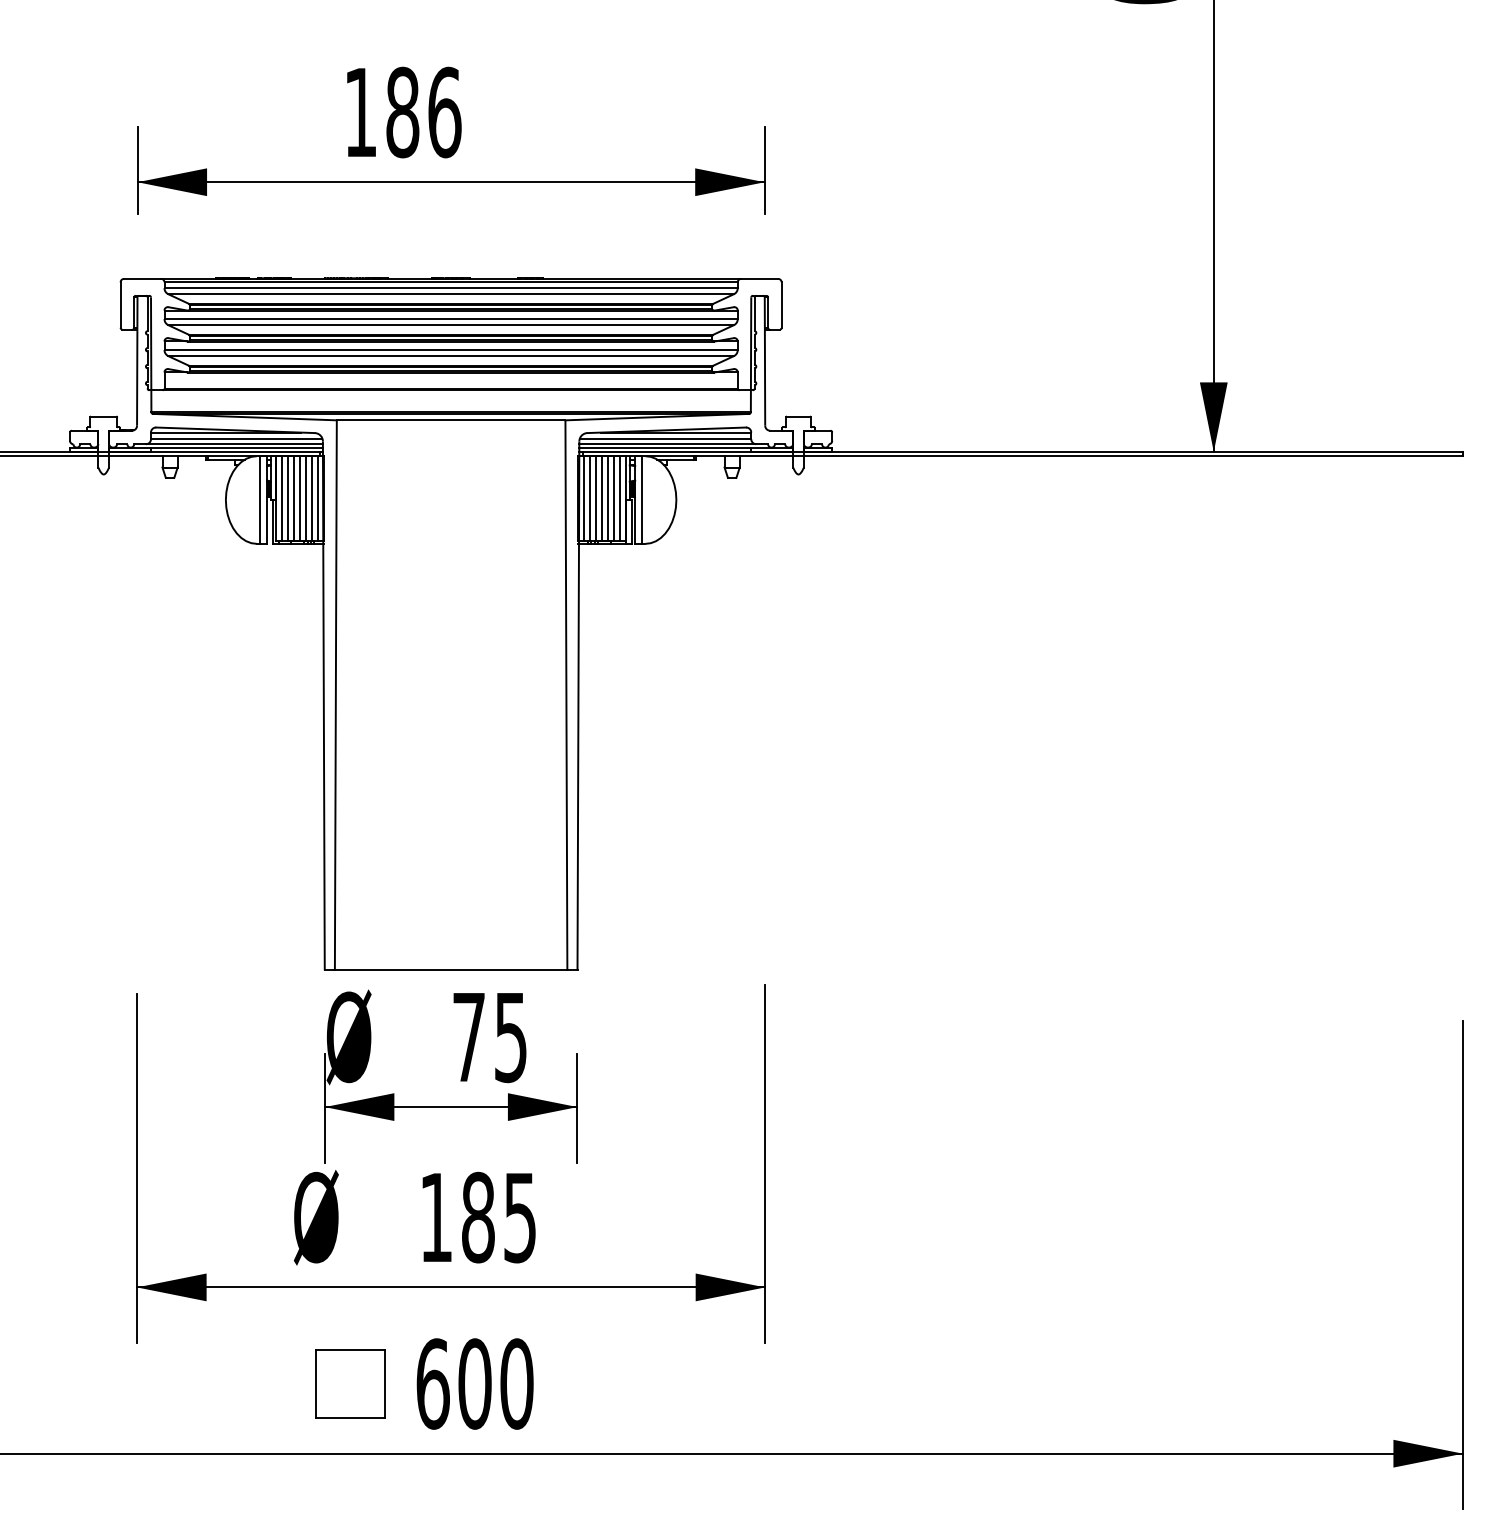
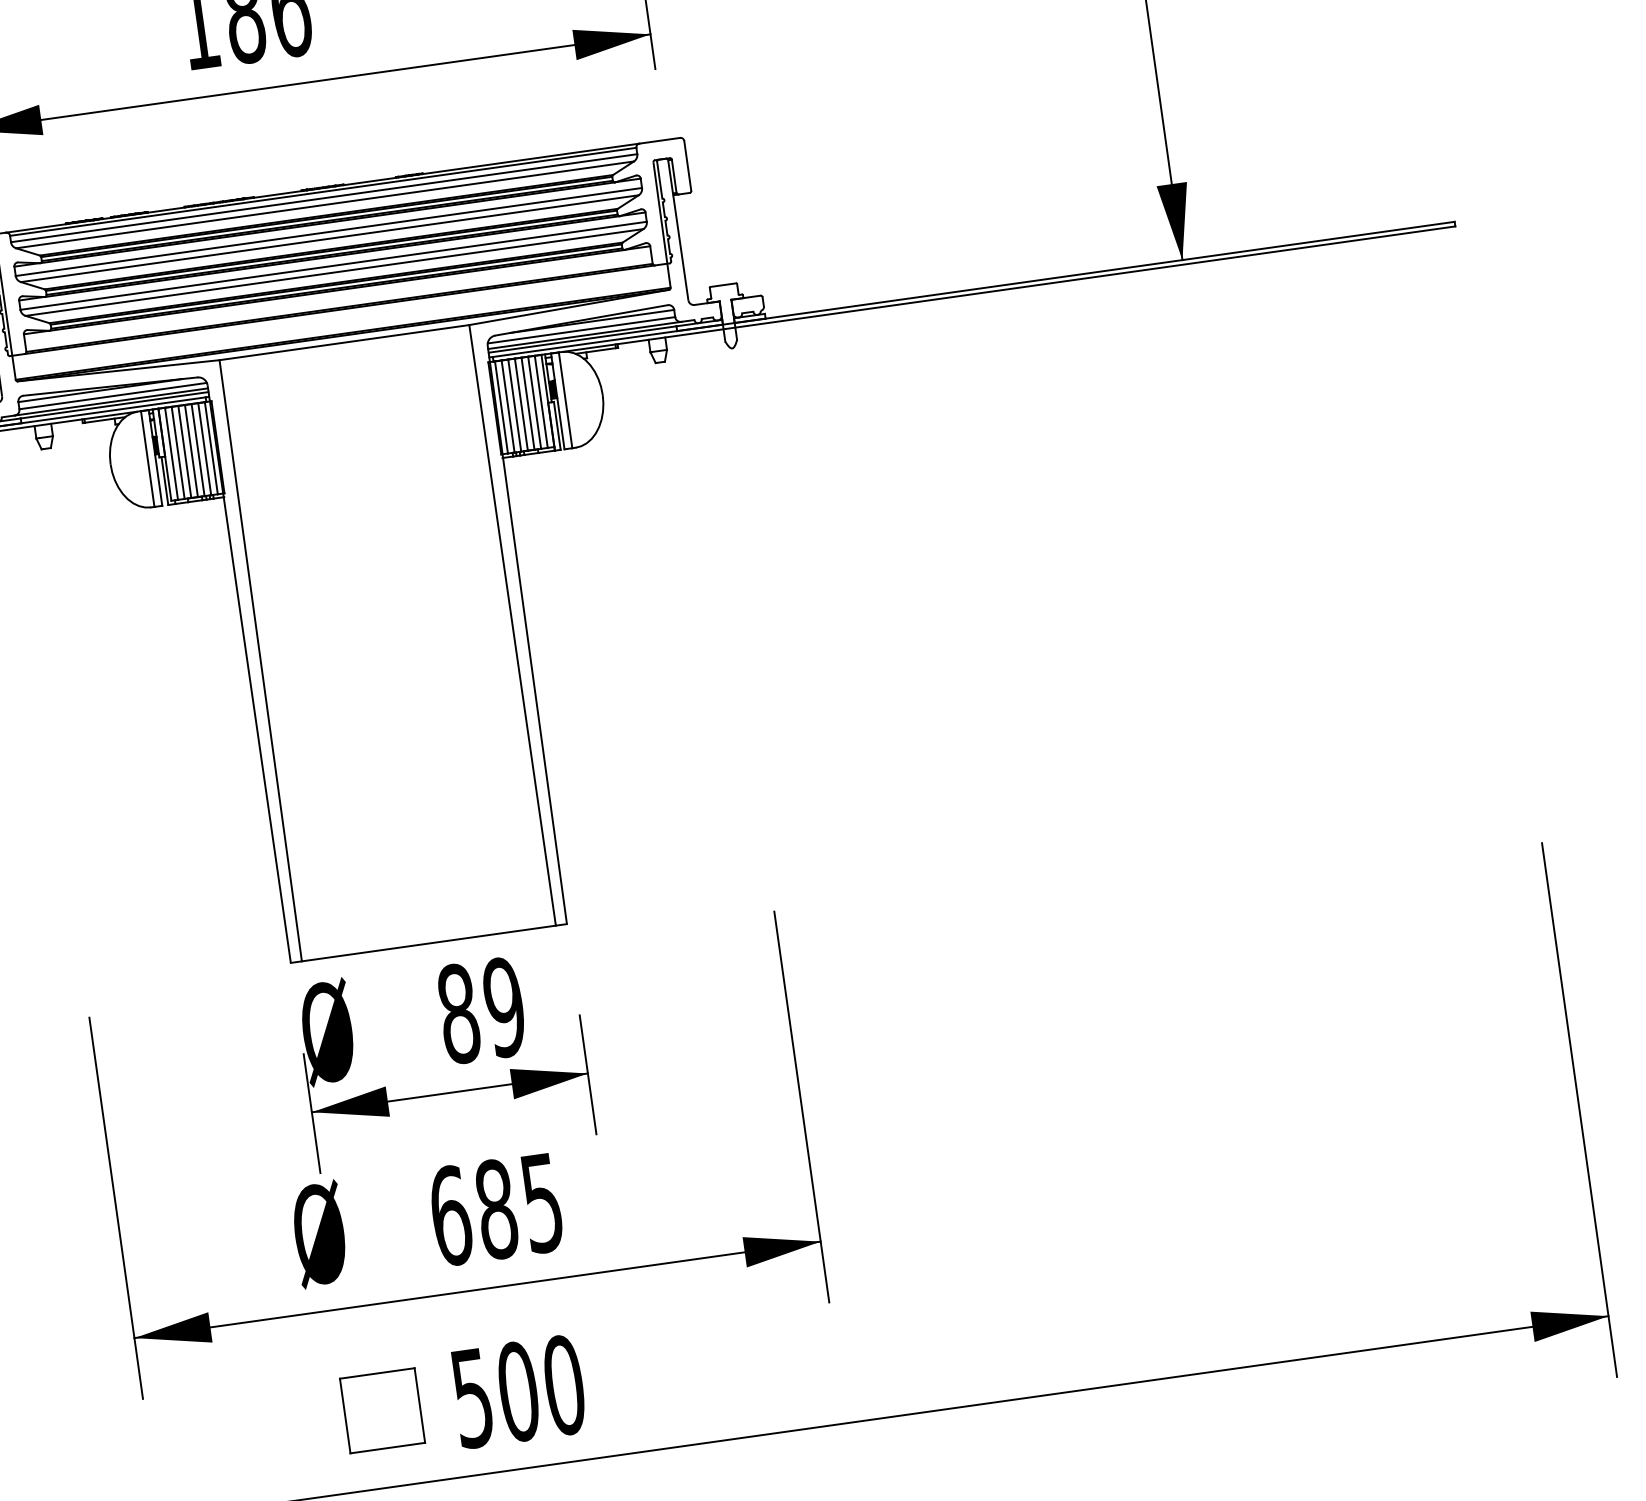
text: (489, 1037) -> (481, 1010), 75 -> 89
text: (436, 1217) -> (450, 1215), 185 -> 685
text: (432, 1383) -> (471, 1397), 600 -> 500

